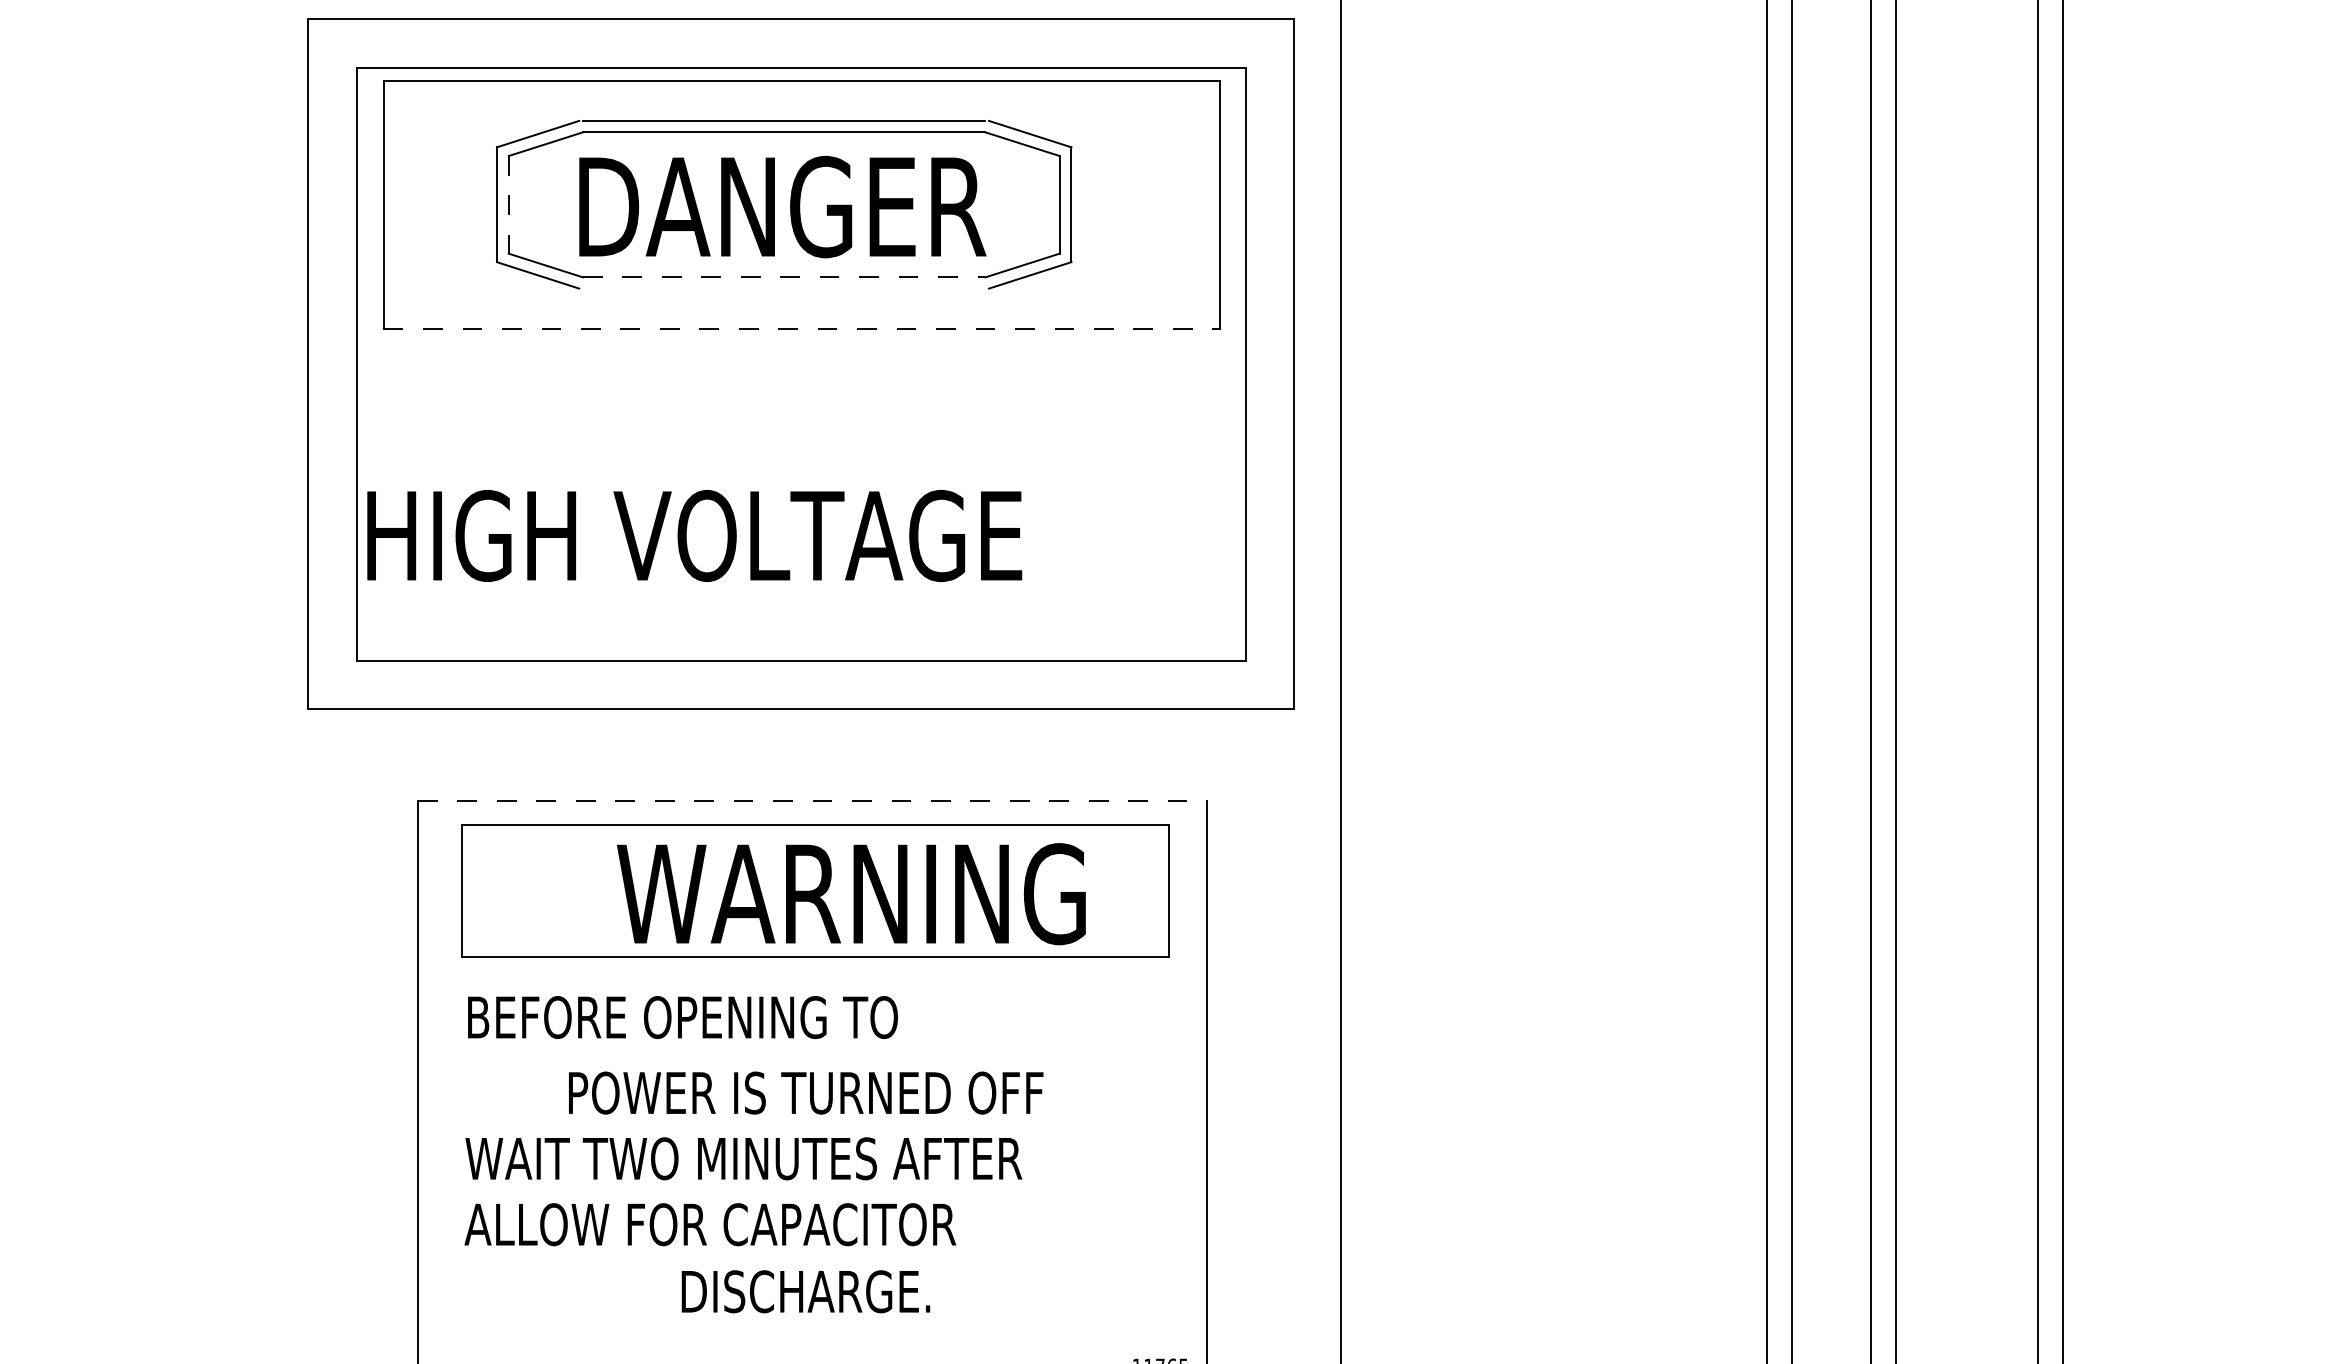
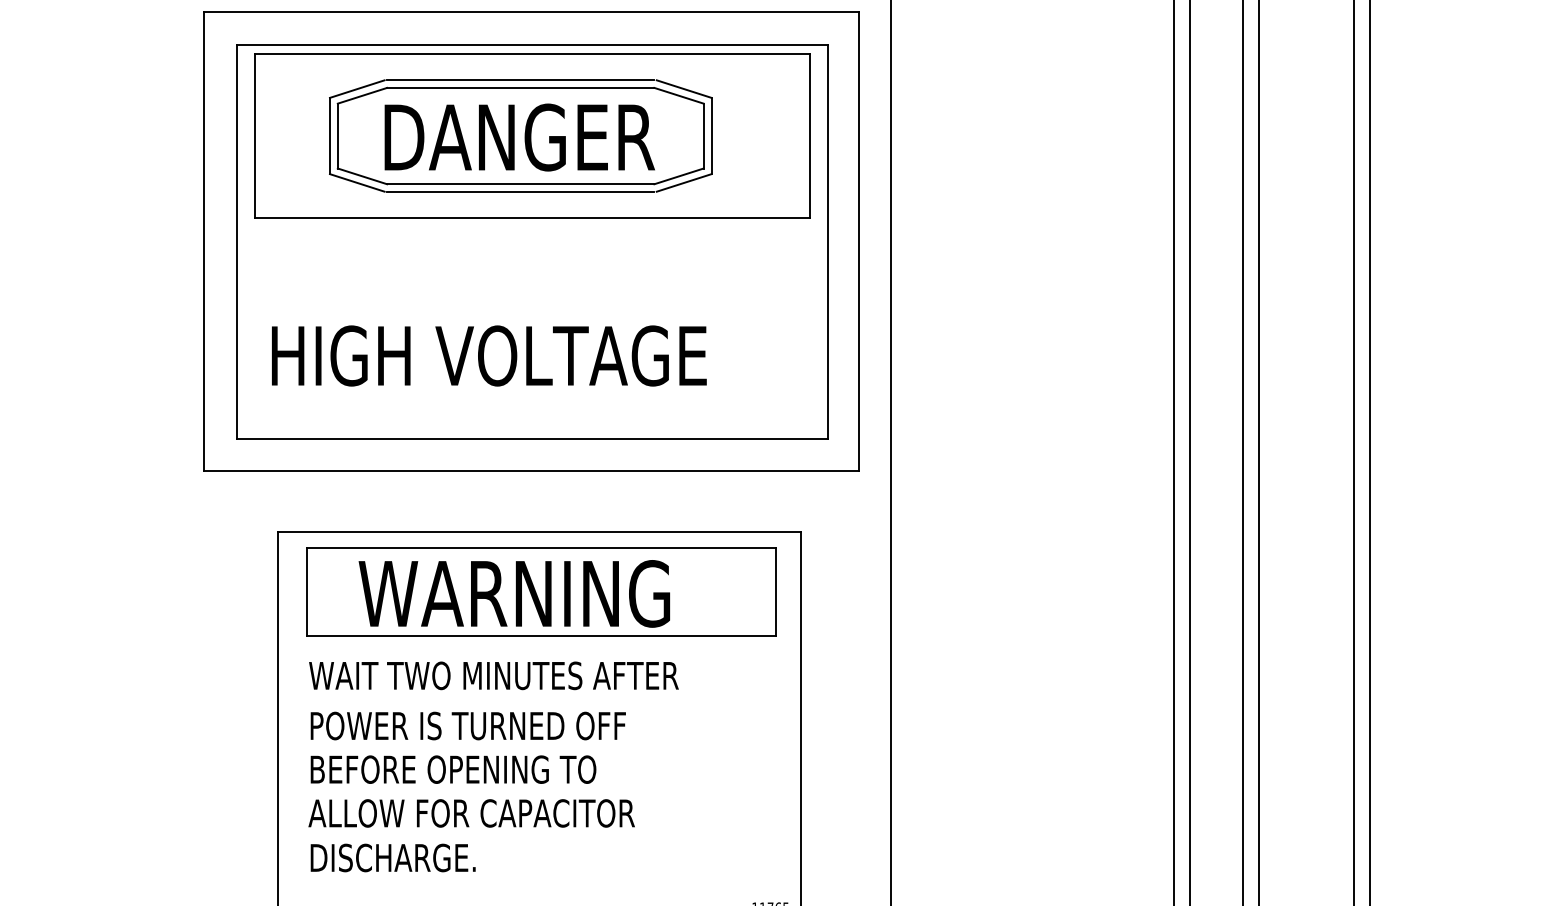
line: (508, 205) -> (337, 136), dashed -> solid
line: (783, 277) -> (520, 184), dashed -> solid
line: (783, 289) -> (520, 192), added
line: (801, 328) -> (532, 218), dashed -> solid
text: (694, 535) -> (489, 355), moved
line: (812, 800) -> (539, 531), dashed -> solid
text: (850, 893) -> (513, 593), moved
text: (743, 1016) -> (493, 675), BEFORE OPENING TO -> WAIT TWO MINUTES AFTER
text: (804, 1092) -> (467, 725), moved
text: (743, 1158) -> (493, 769), WAIT TWO MINUTES AFTER -> BEFORE OPENING TO
text: (804, 1291) -> (392, 857), moved

